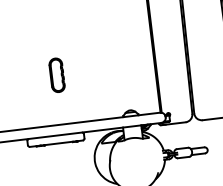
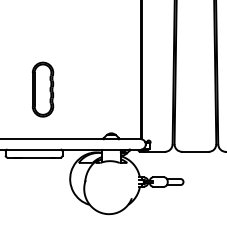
part: (56, 75) -> (42, 89), size x1.6

